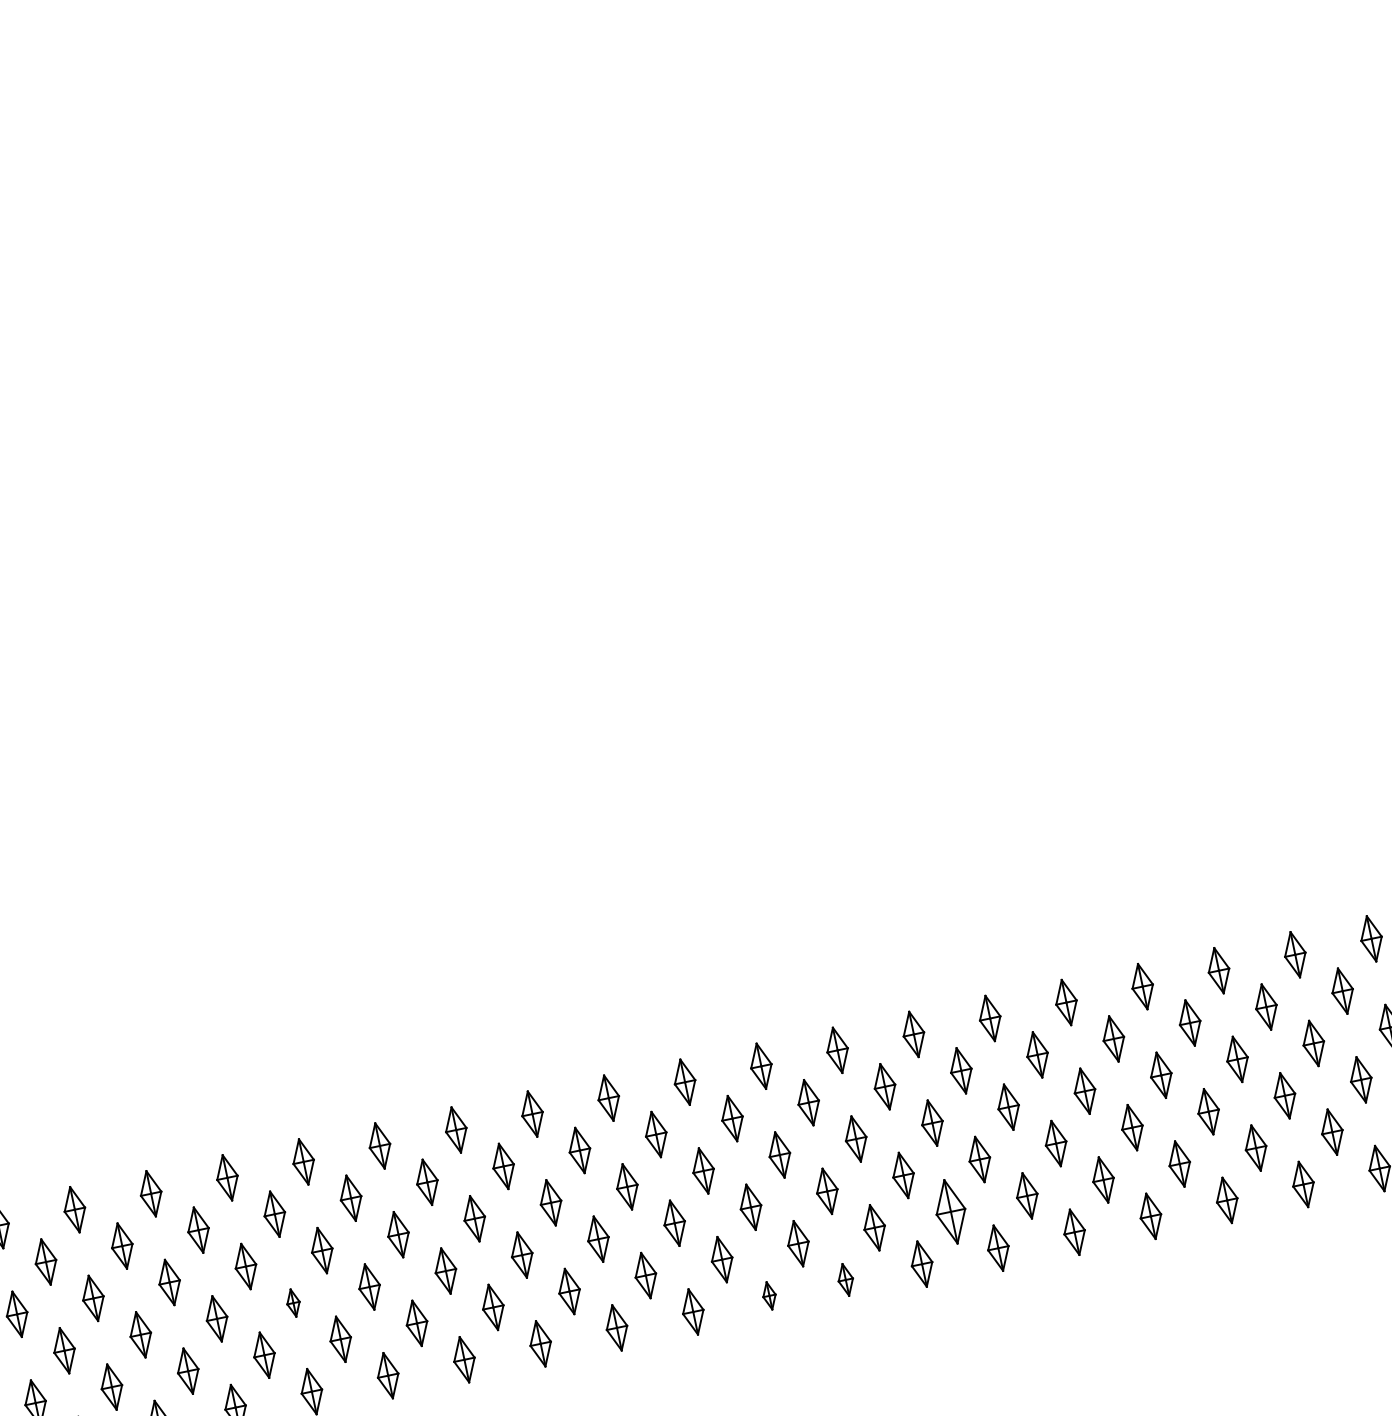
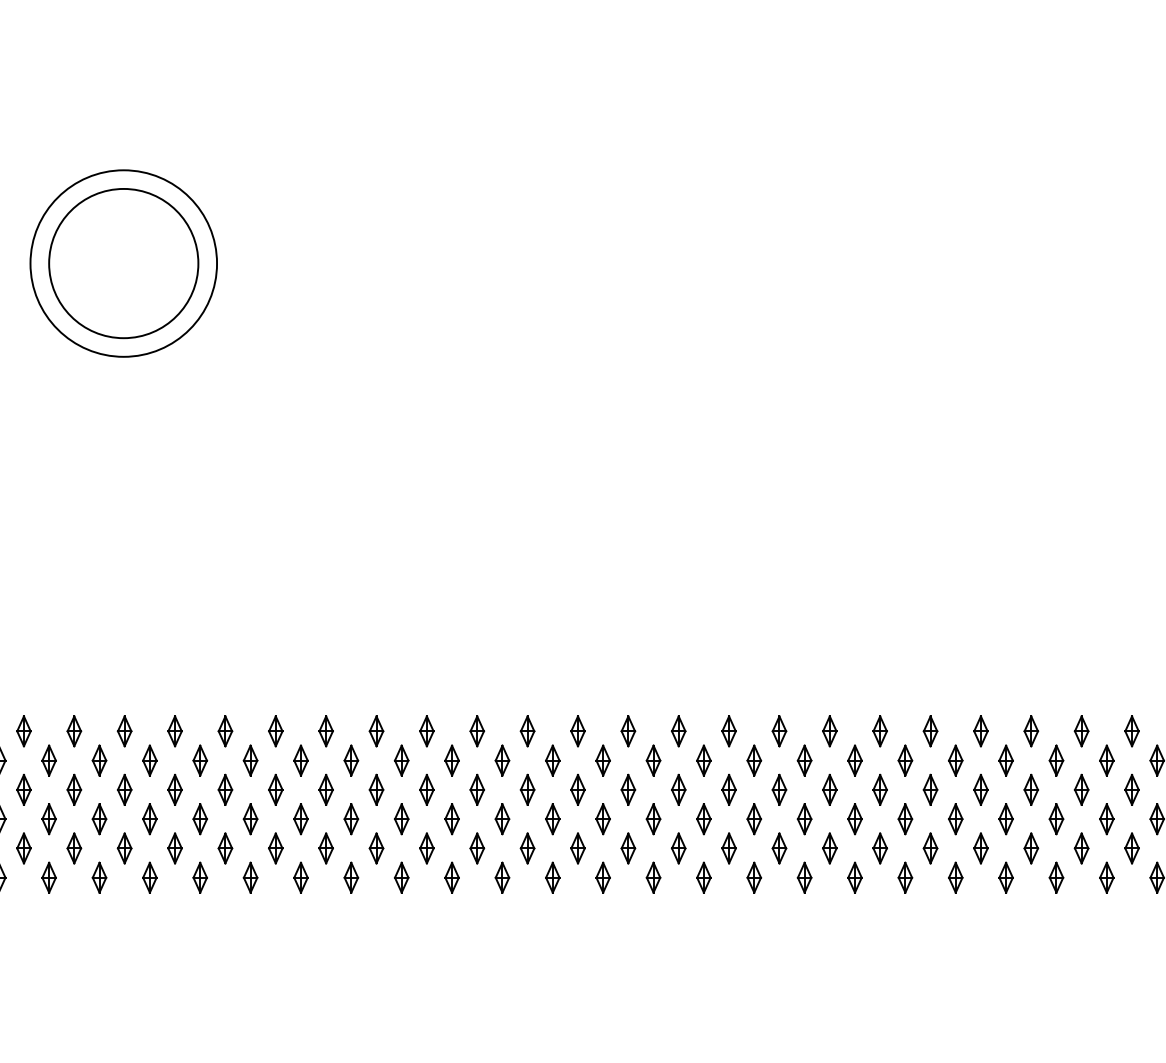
part: (951, 1211) -> (779, 848), size x0.71
part: (845, 1279) -> (703, 877), size x1.43
part: (769, 1295) -> (653, 877), size x1.67
part: (293, 1303) -> (351, 819), size x1.67

